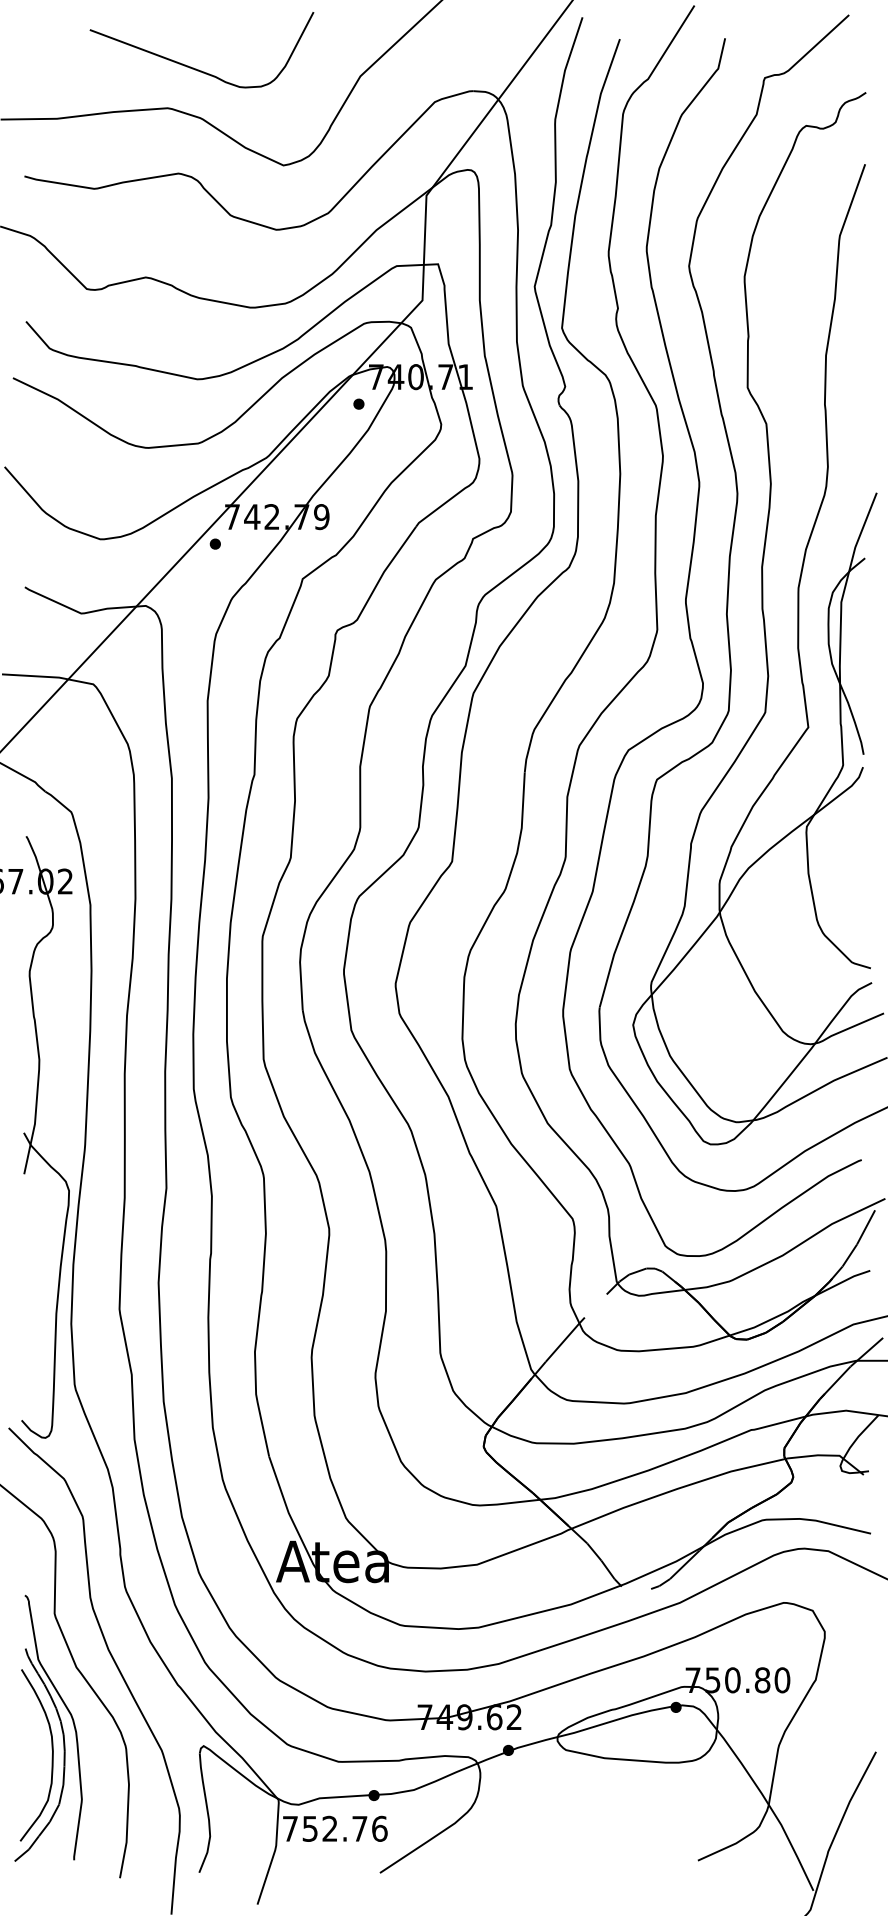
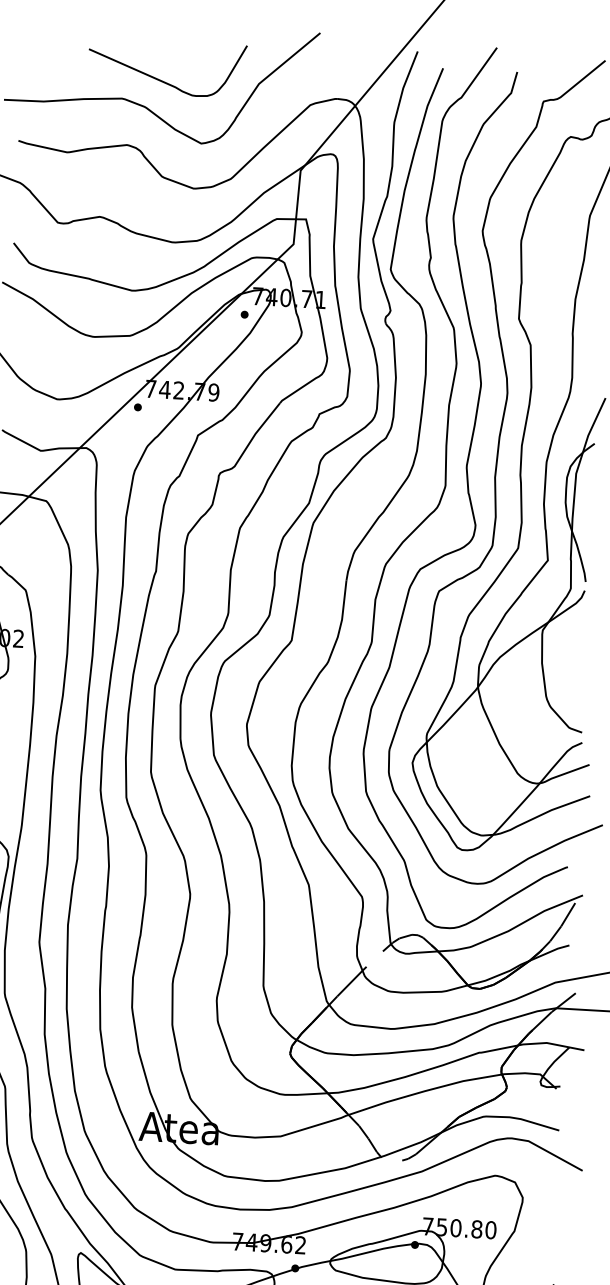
curve: (196, 68) -> (162, 80), moved

